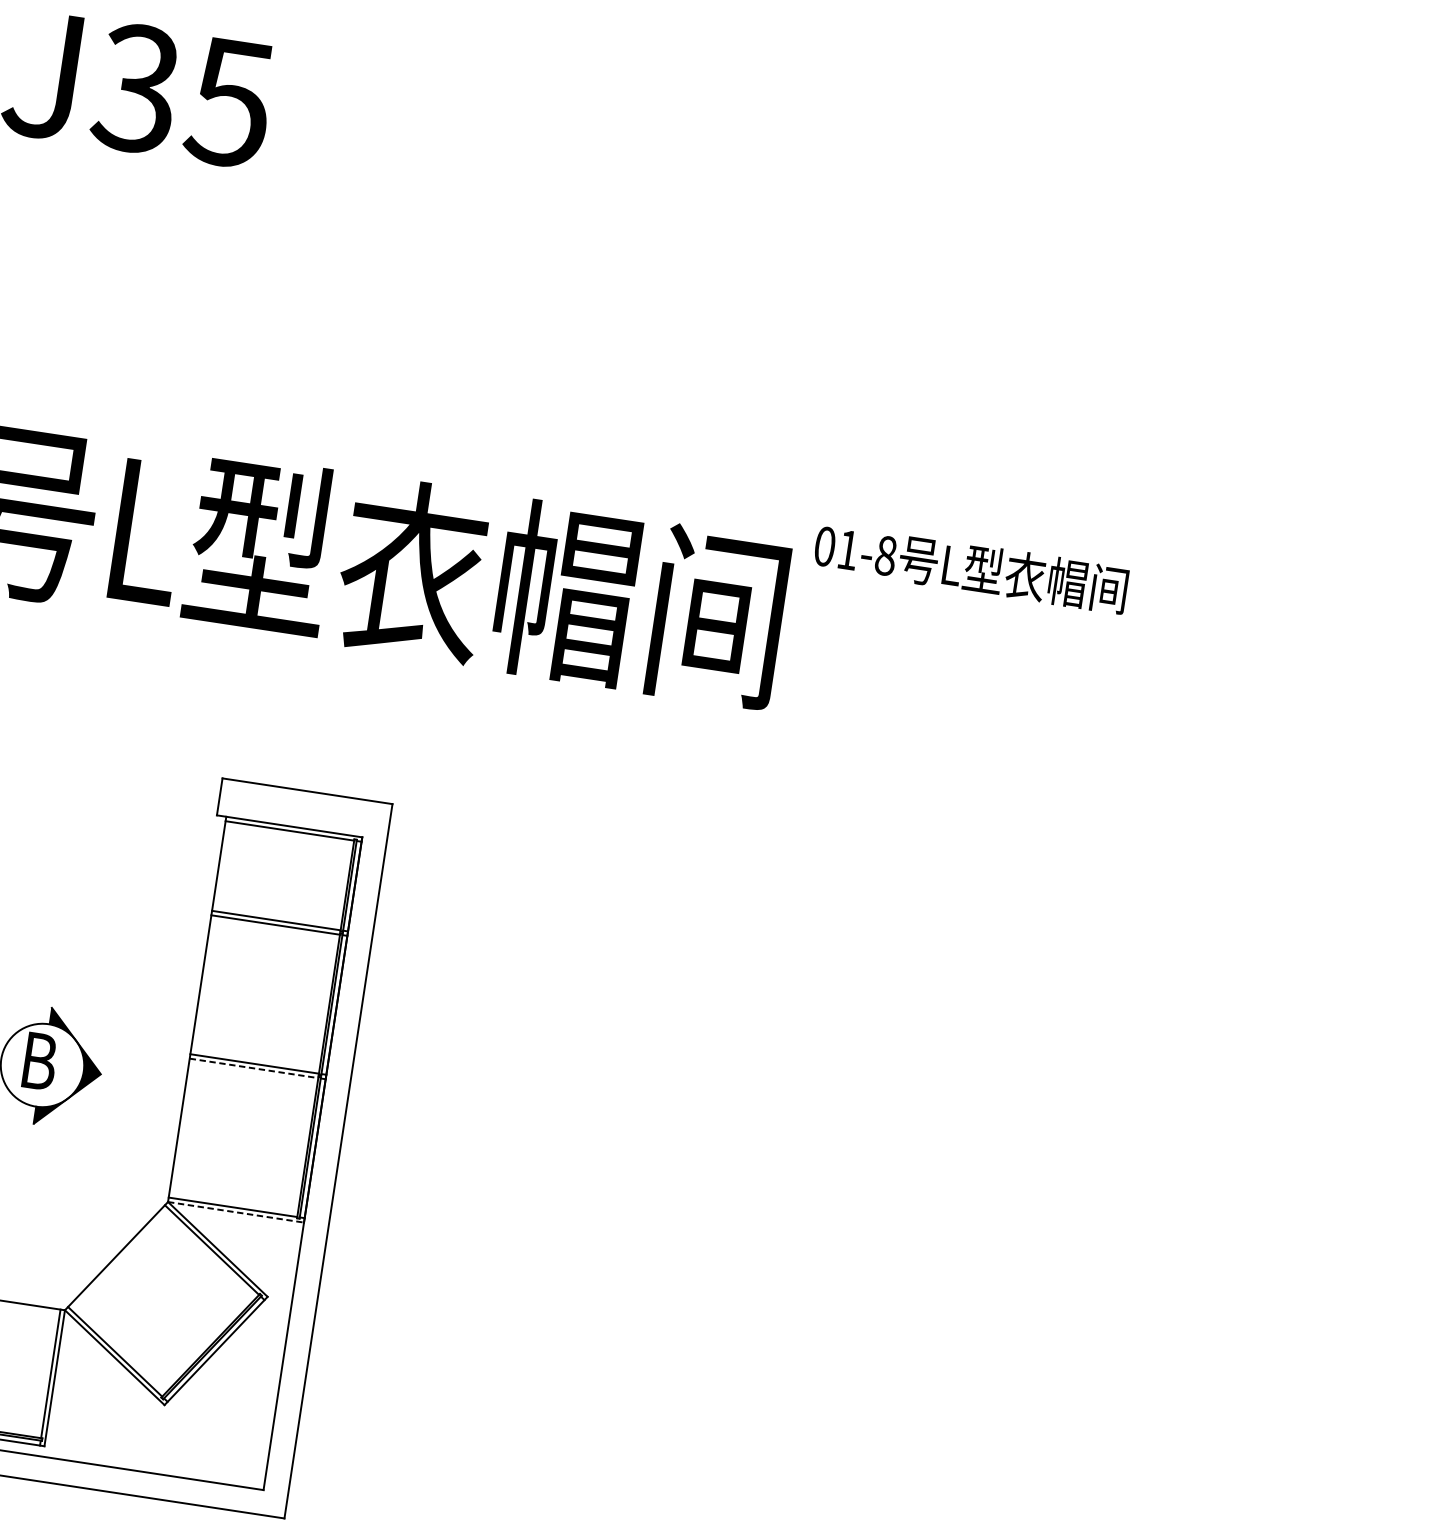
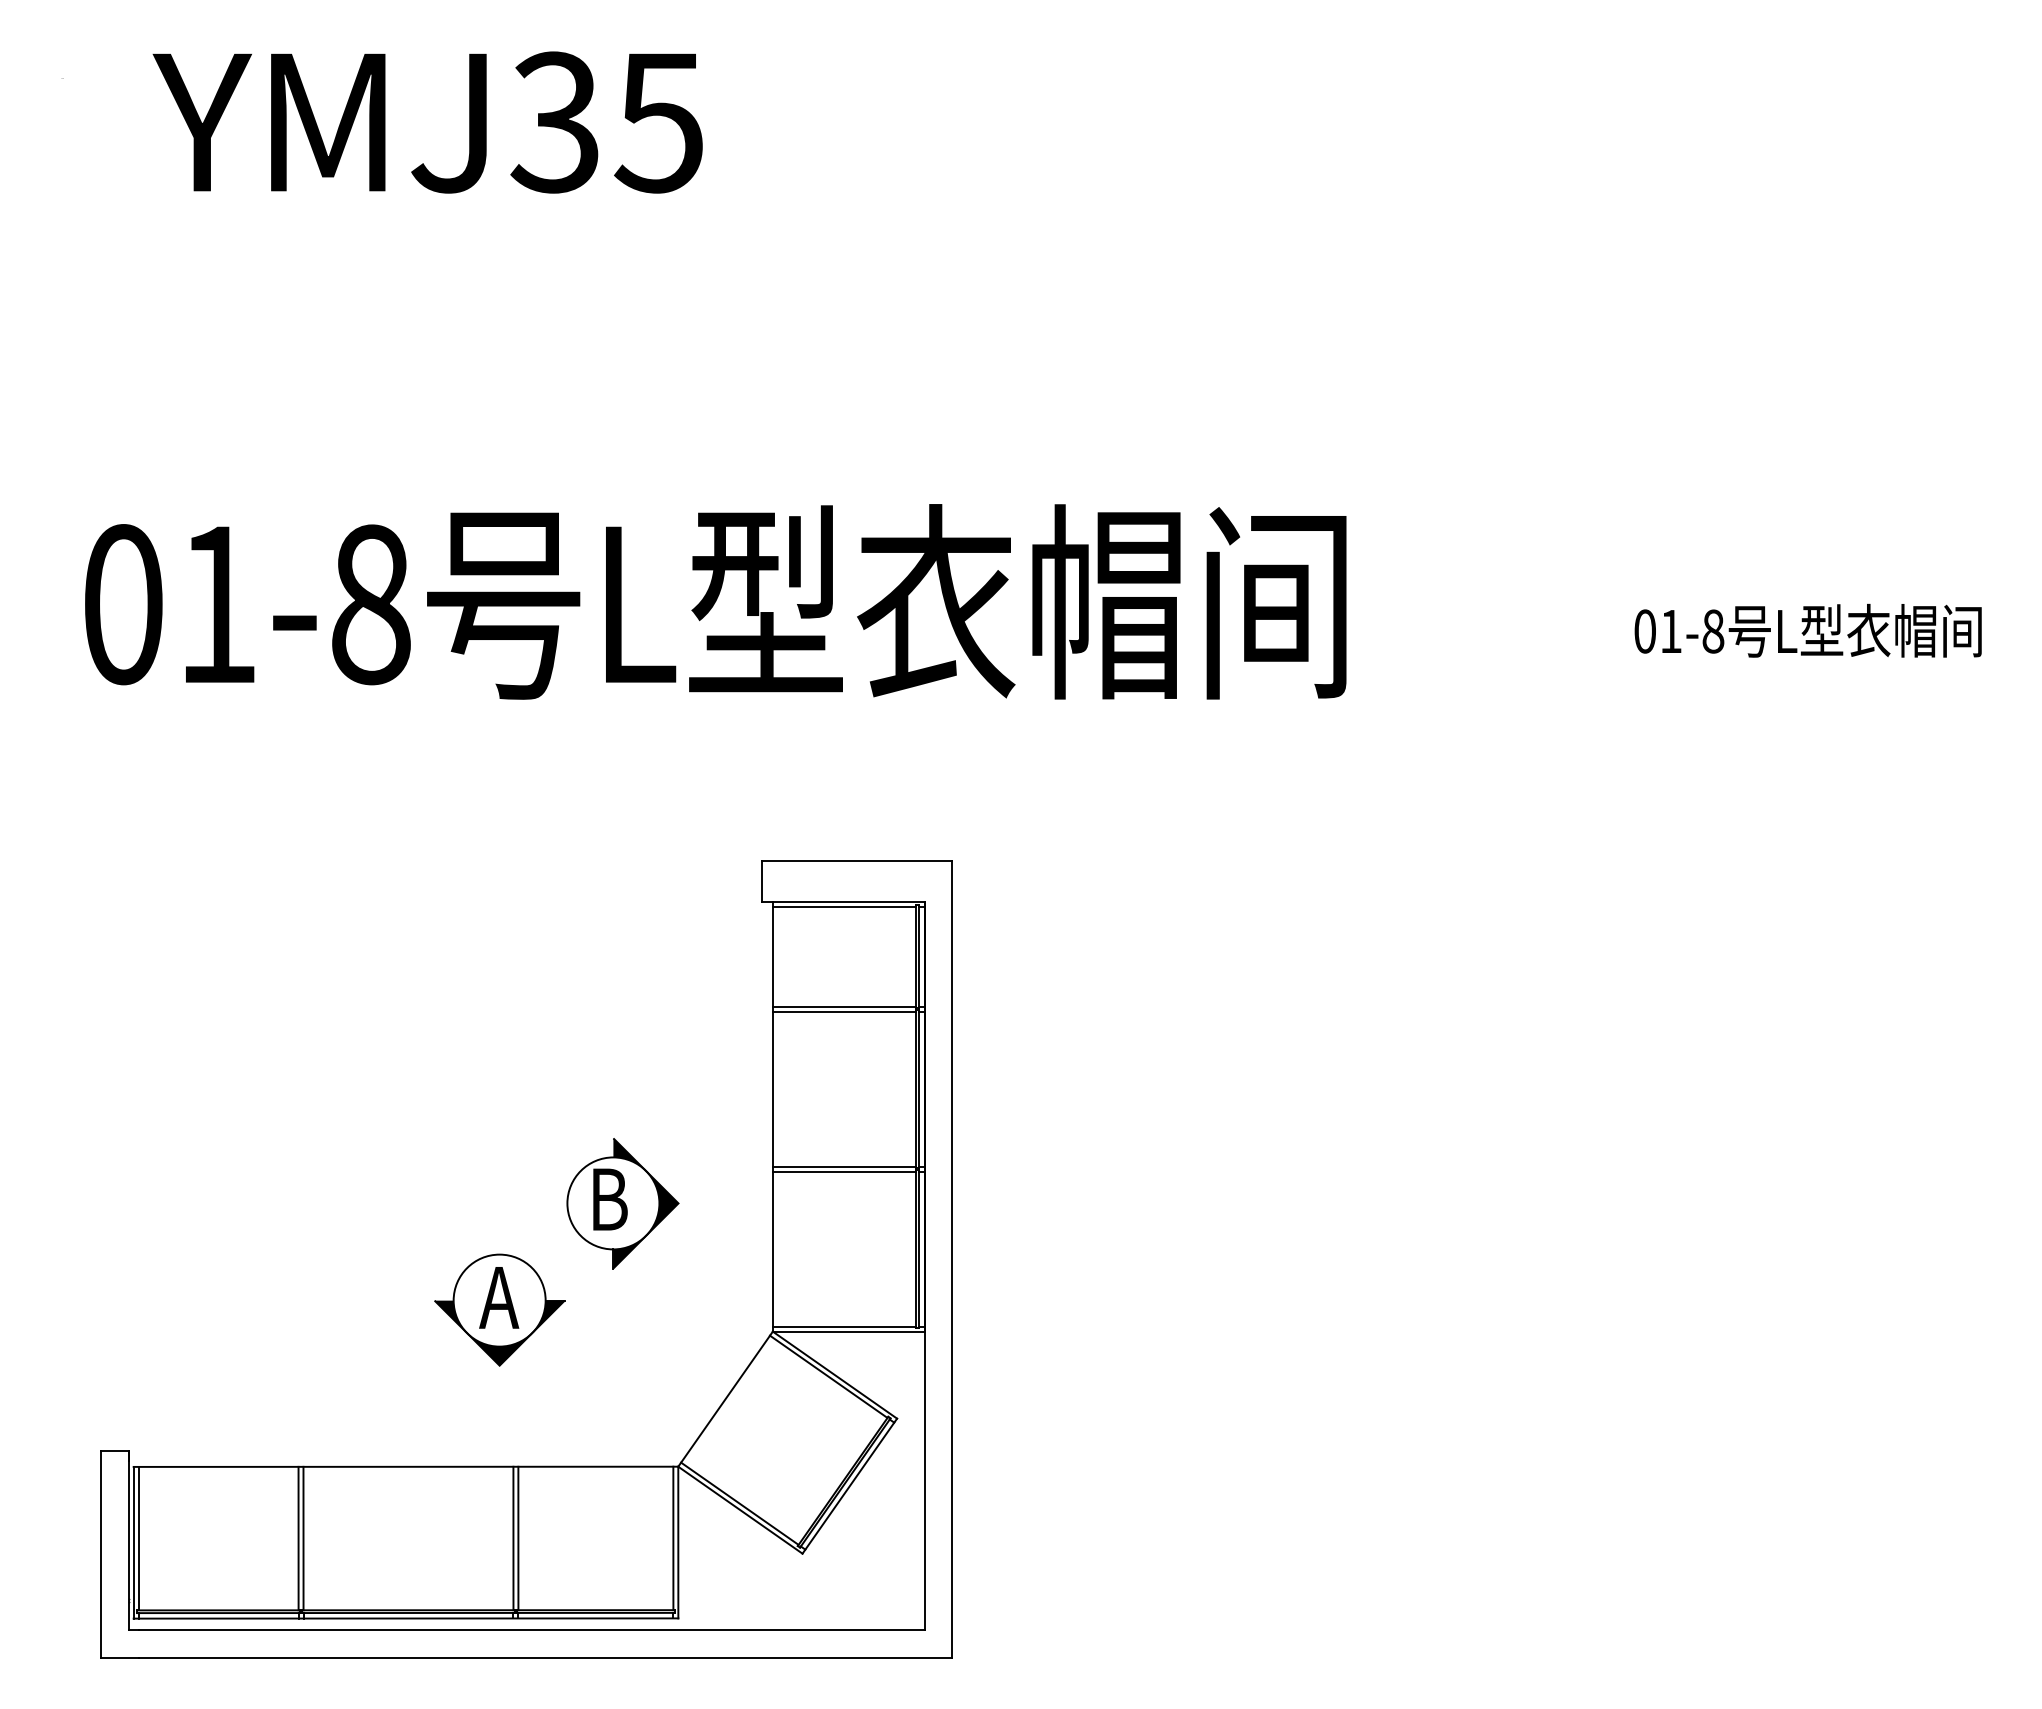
text: (970, 567) -> (1807, 630), moved
line: (253, 1068) -> (844, 1171), dashed -> solid
line: (235, 1212) -> (848, 1331), dashed -> solid

